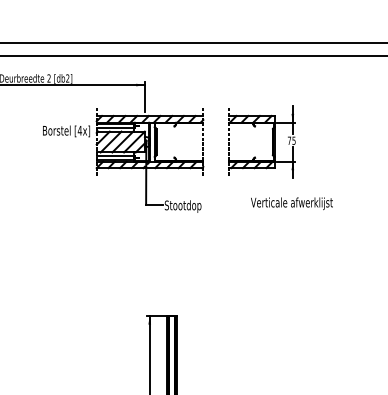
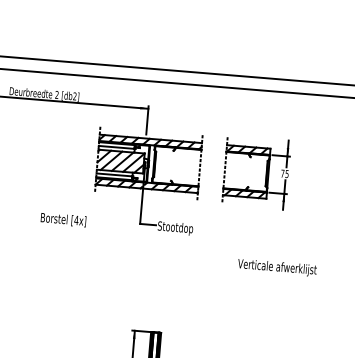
text: (66, 131) -> (63, 220), moved
text: (291, 203) -> (276, 267), moved

